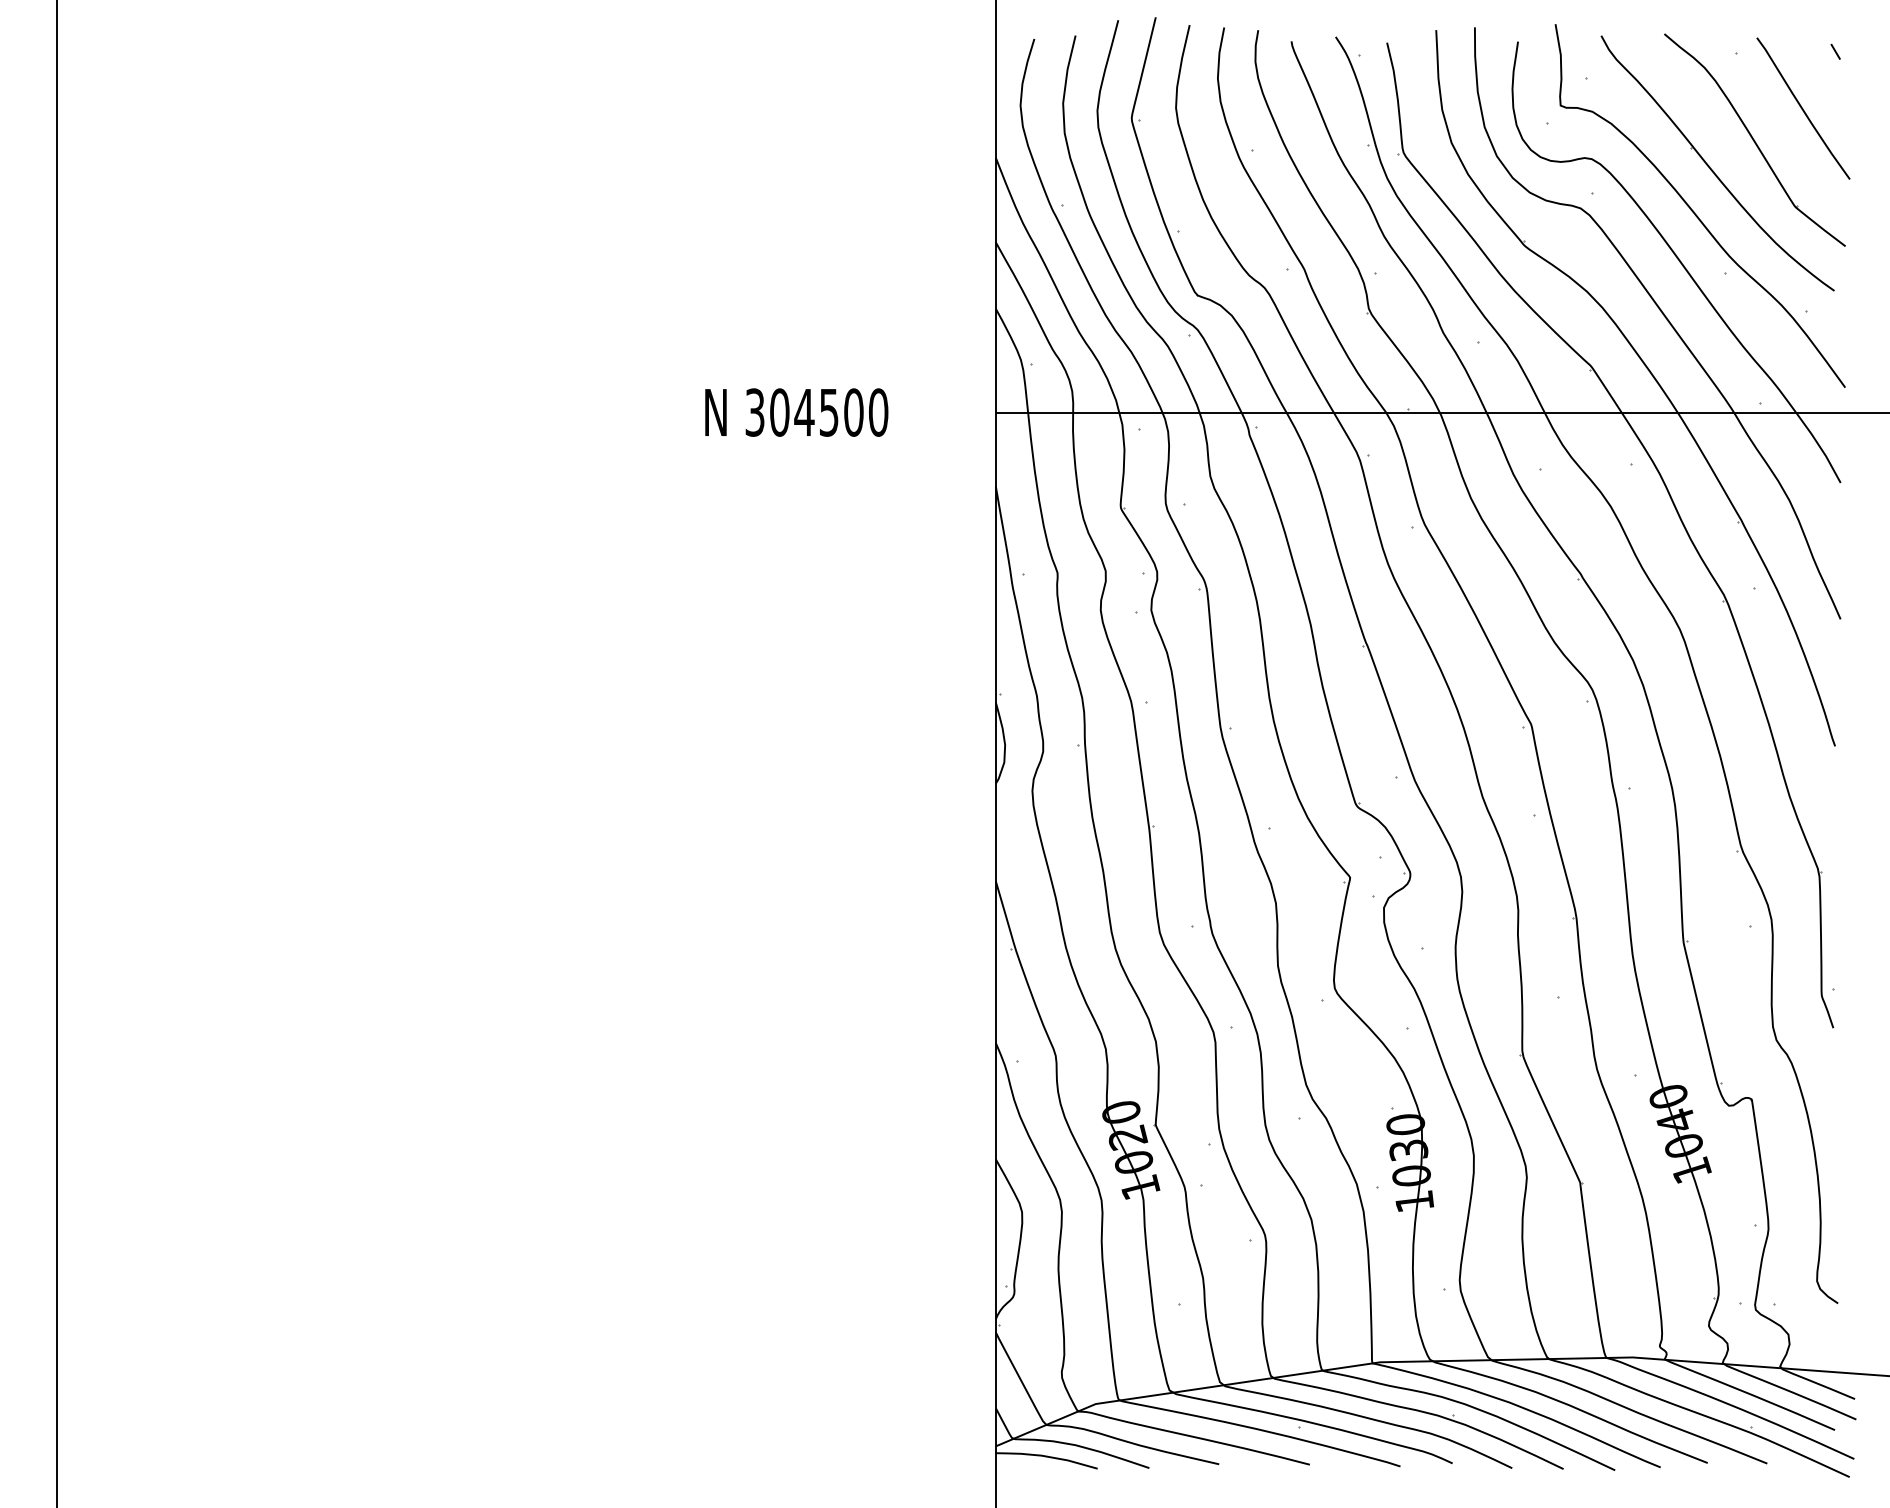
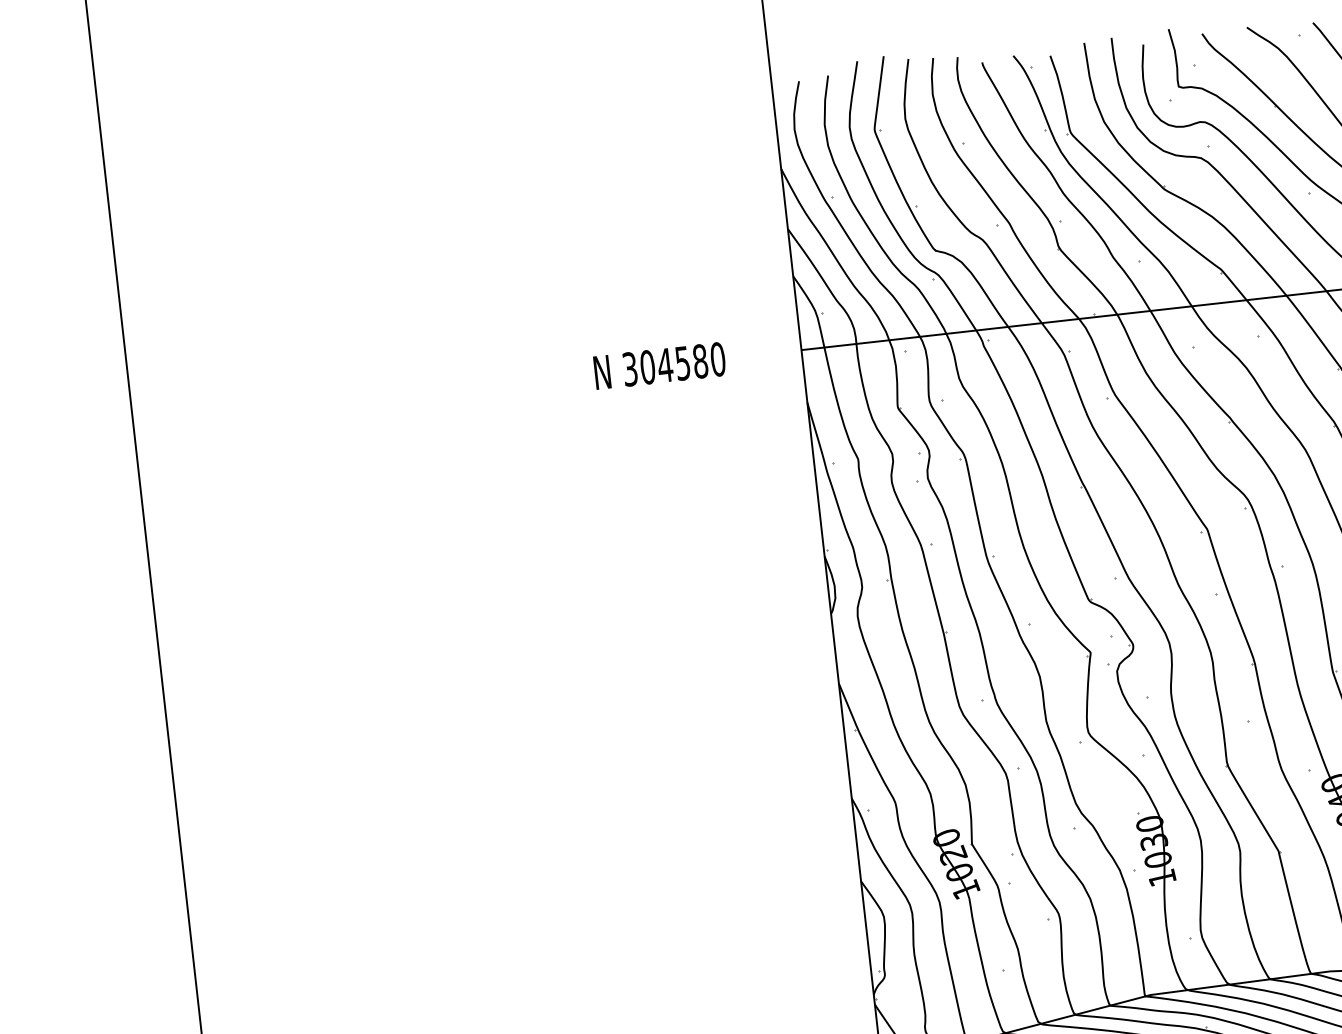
text: (853, 412) -> (700, 361), 304500 -> 304580

